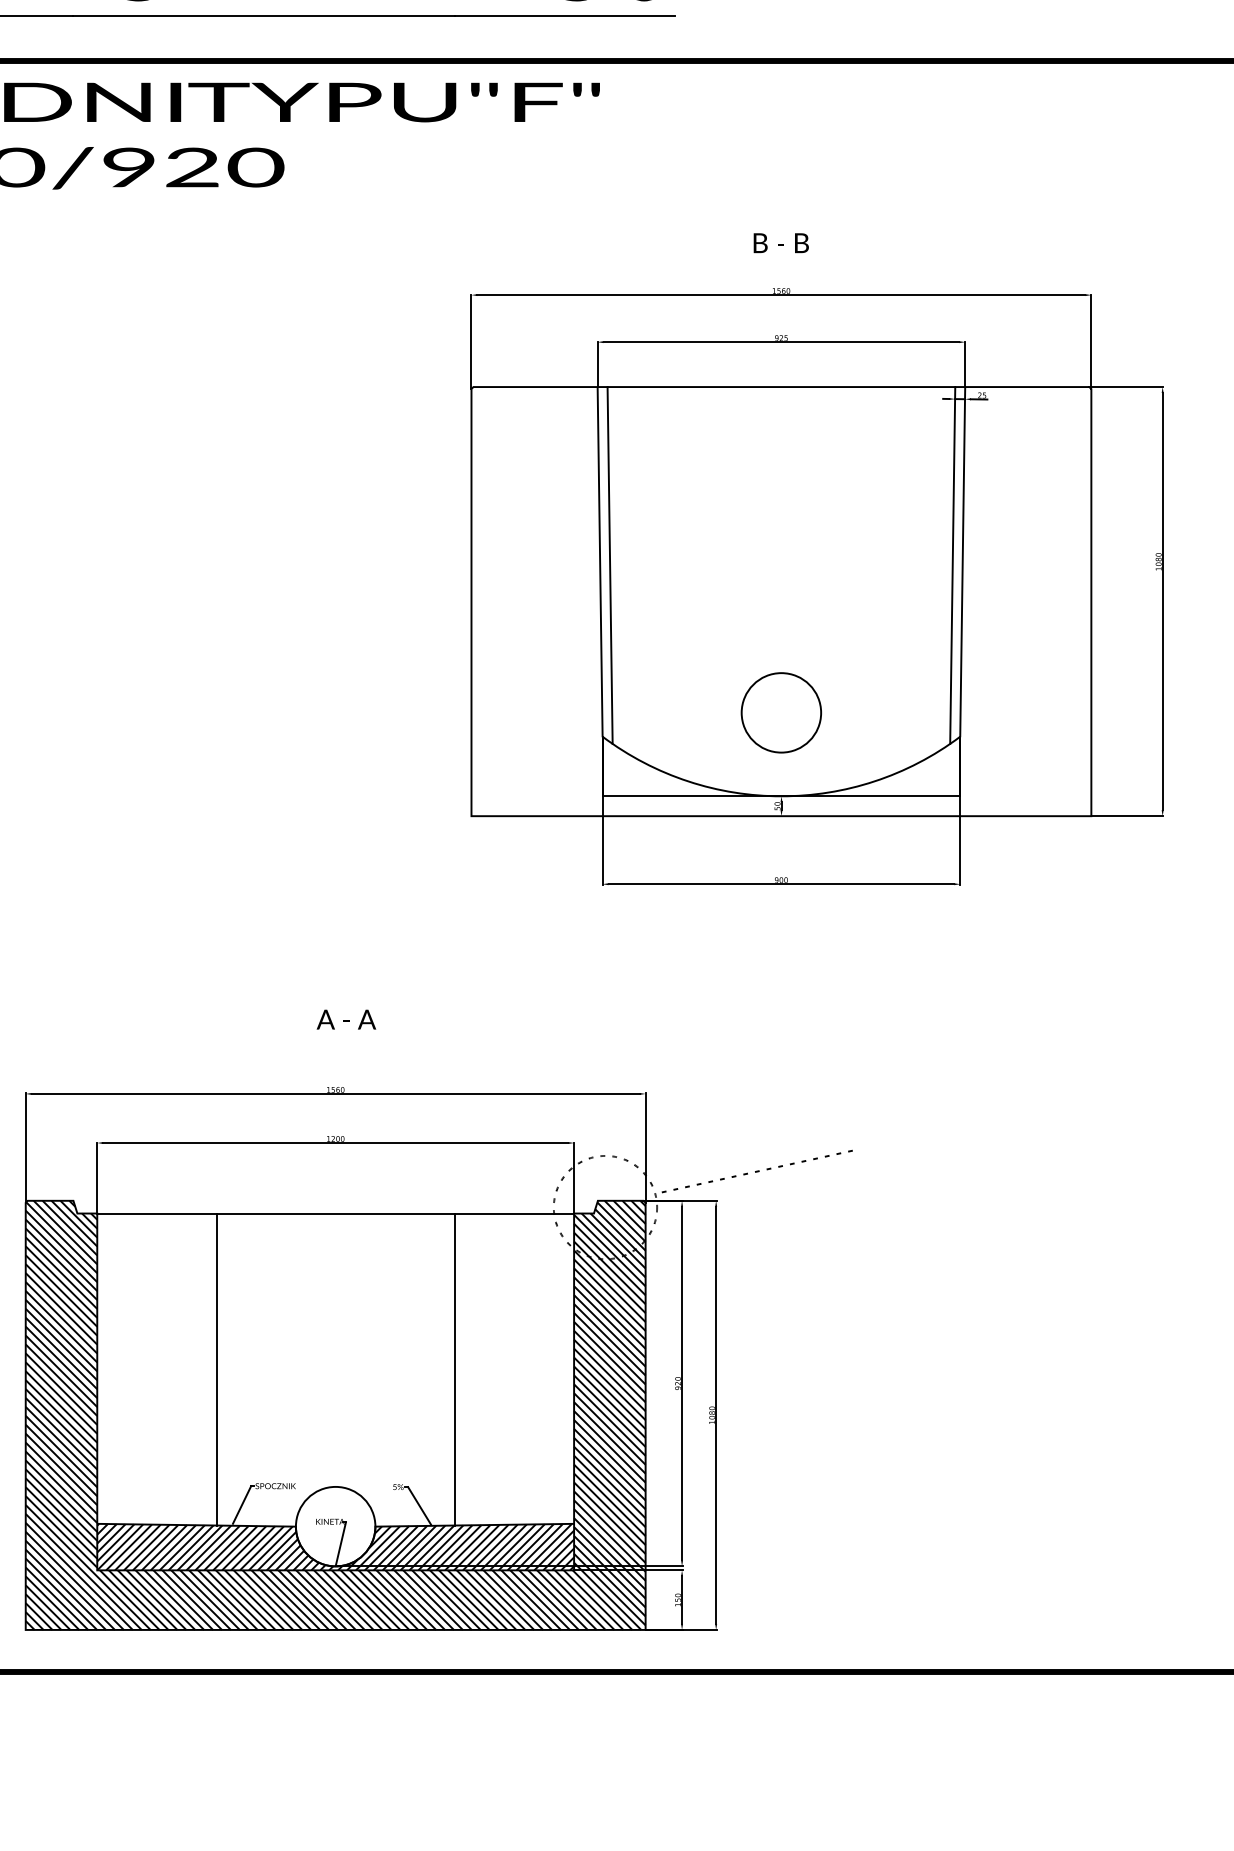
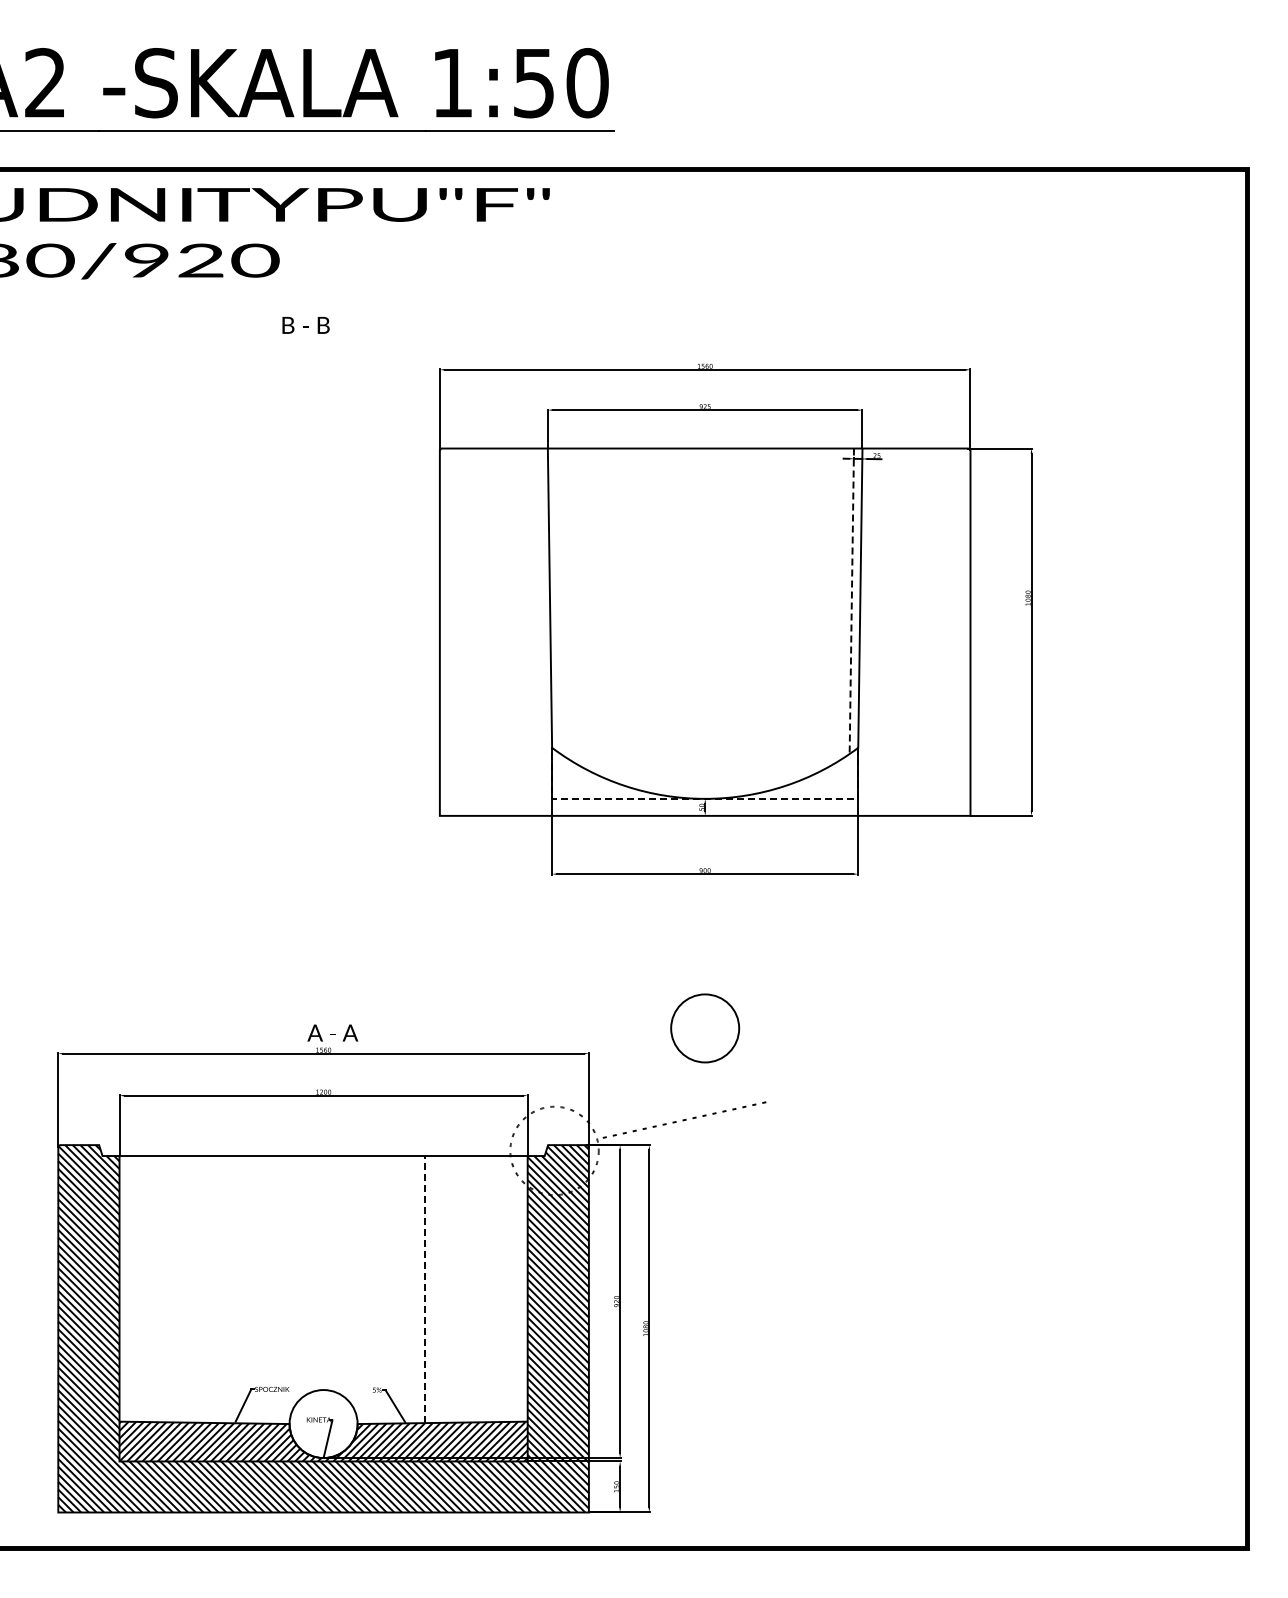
text: (780, 243) -> (305, 325), moved
line: (610, 565) -> (558, 601), removed
line: (952, 565) -> (851, 601), solid -> dashed
circle: (781, 712) -> (705, 1028), moved
line: (780, 795) -> (704, 798), solid -> dashed
text: (346, 1019) -> (332, 1032), moved
line: (216, 1369) -> (221, 1289), removed
line: (454, 1369) -> (425, 1289), solid -> dashed

